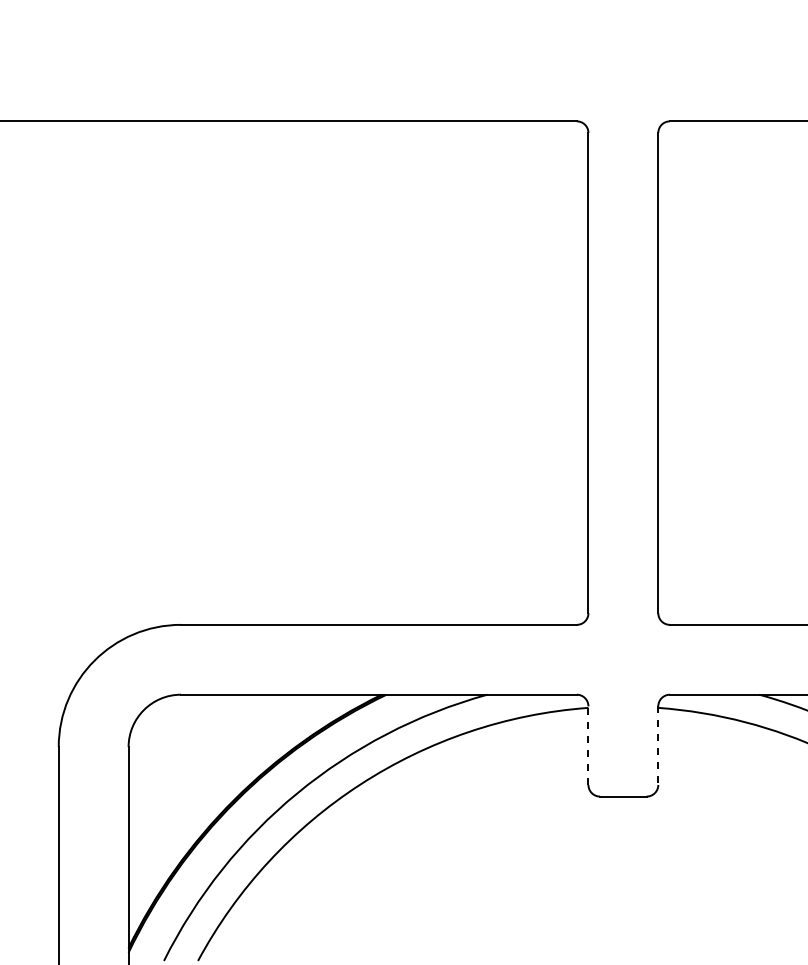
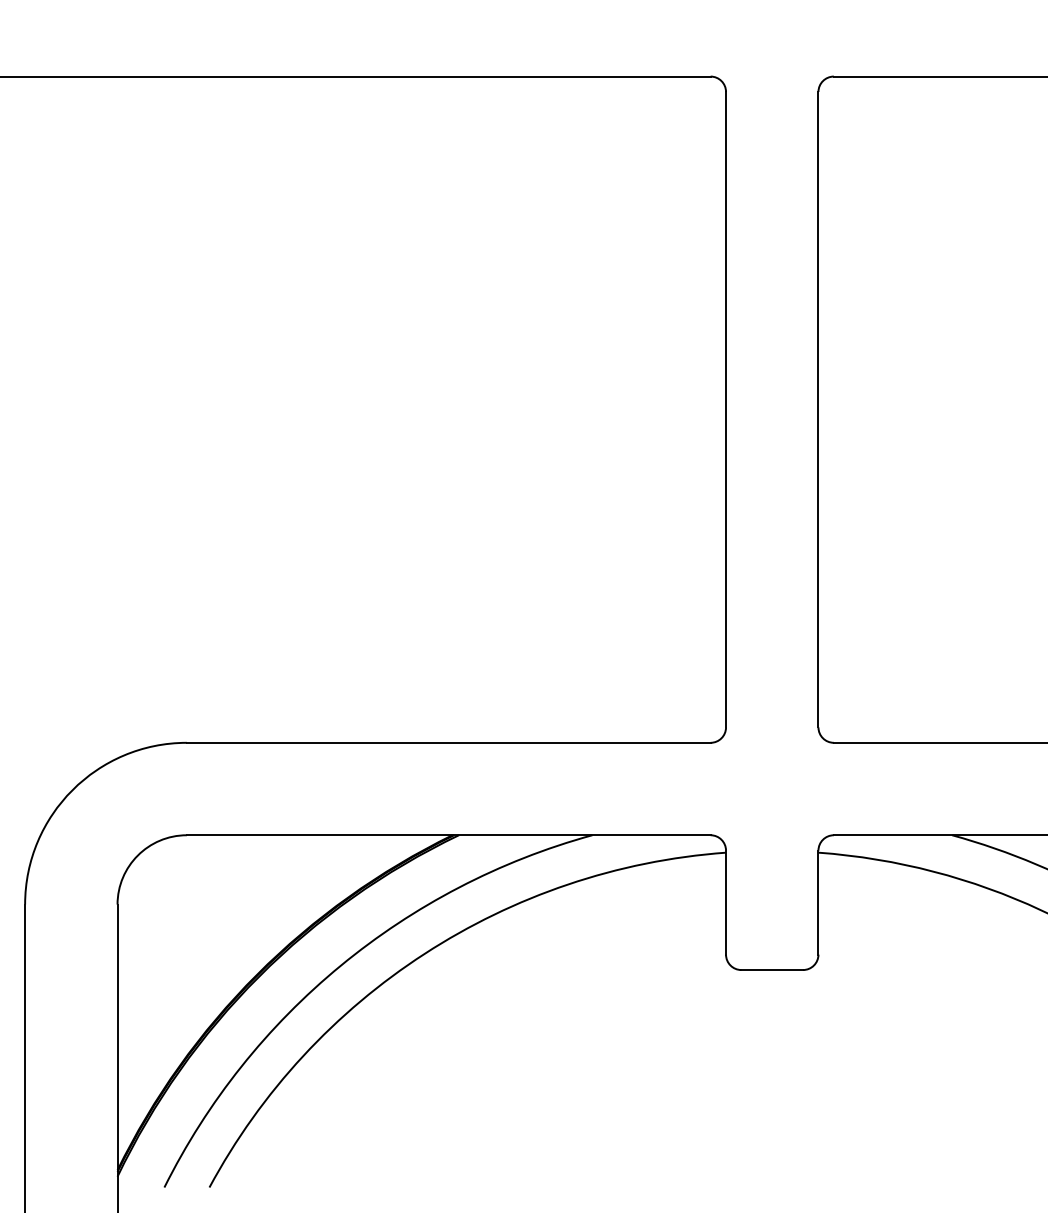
line: (588, 745) -> (726, 902), dashed -> solid
line: (658, 746) -> (818, 903), dashed -> solid

